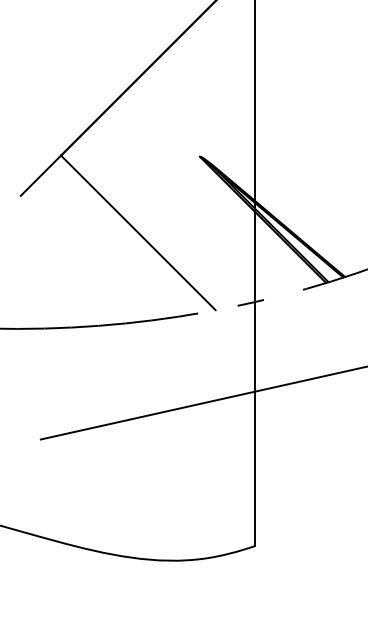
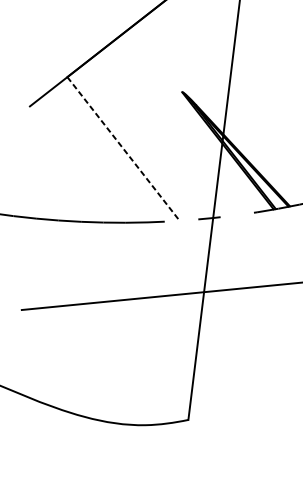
line: (138, 233) -> (123, 149), solid -> dashed

